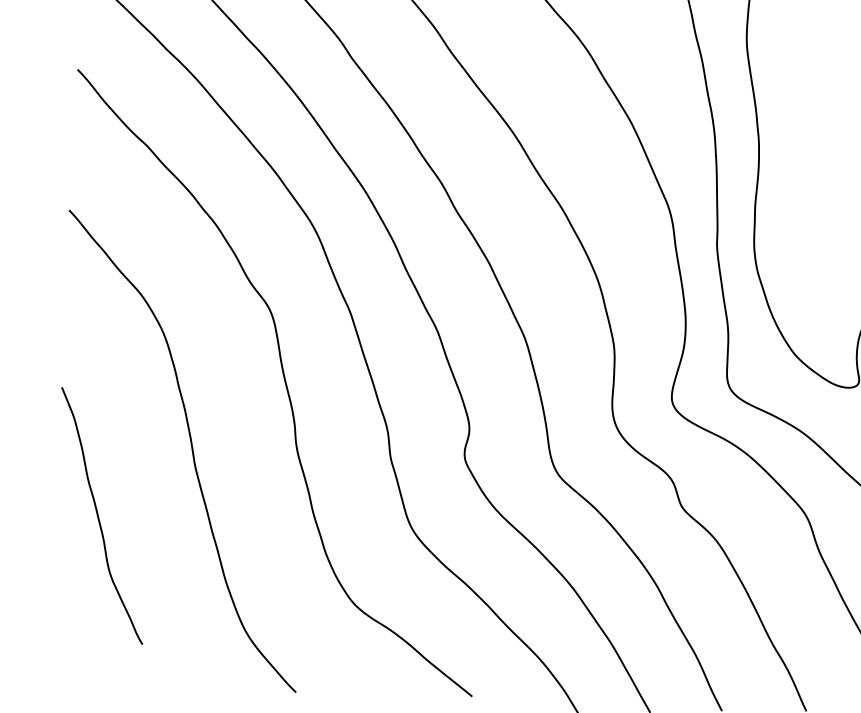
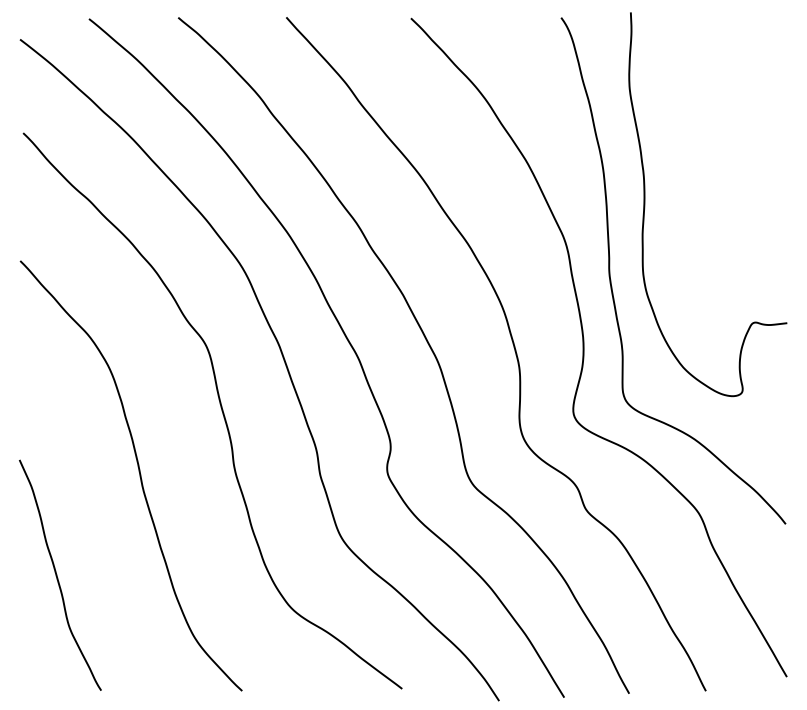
curve: (99, 514) -> (57, 574), moved

